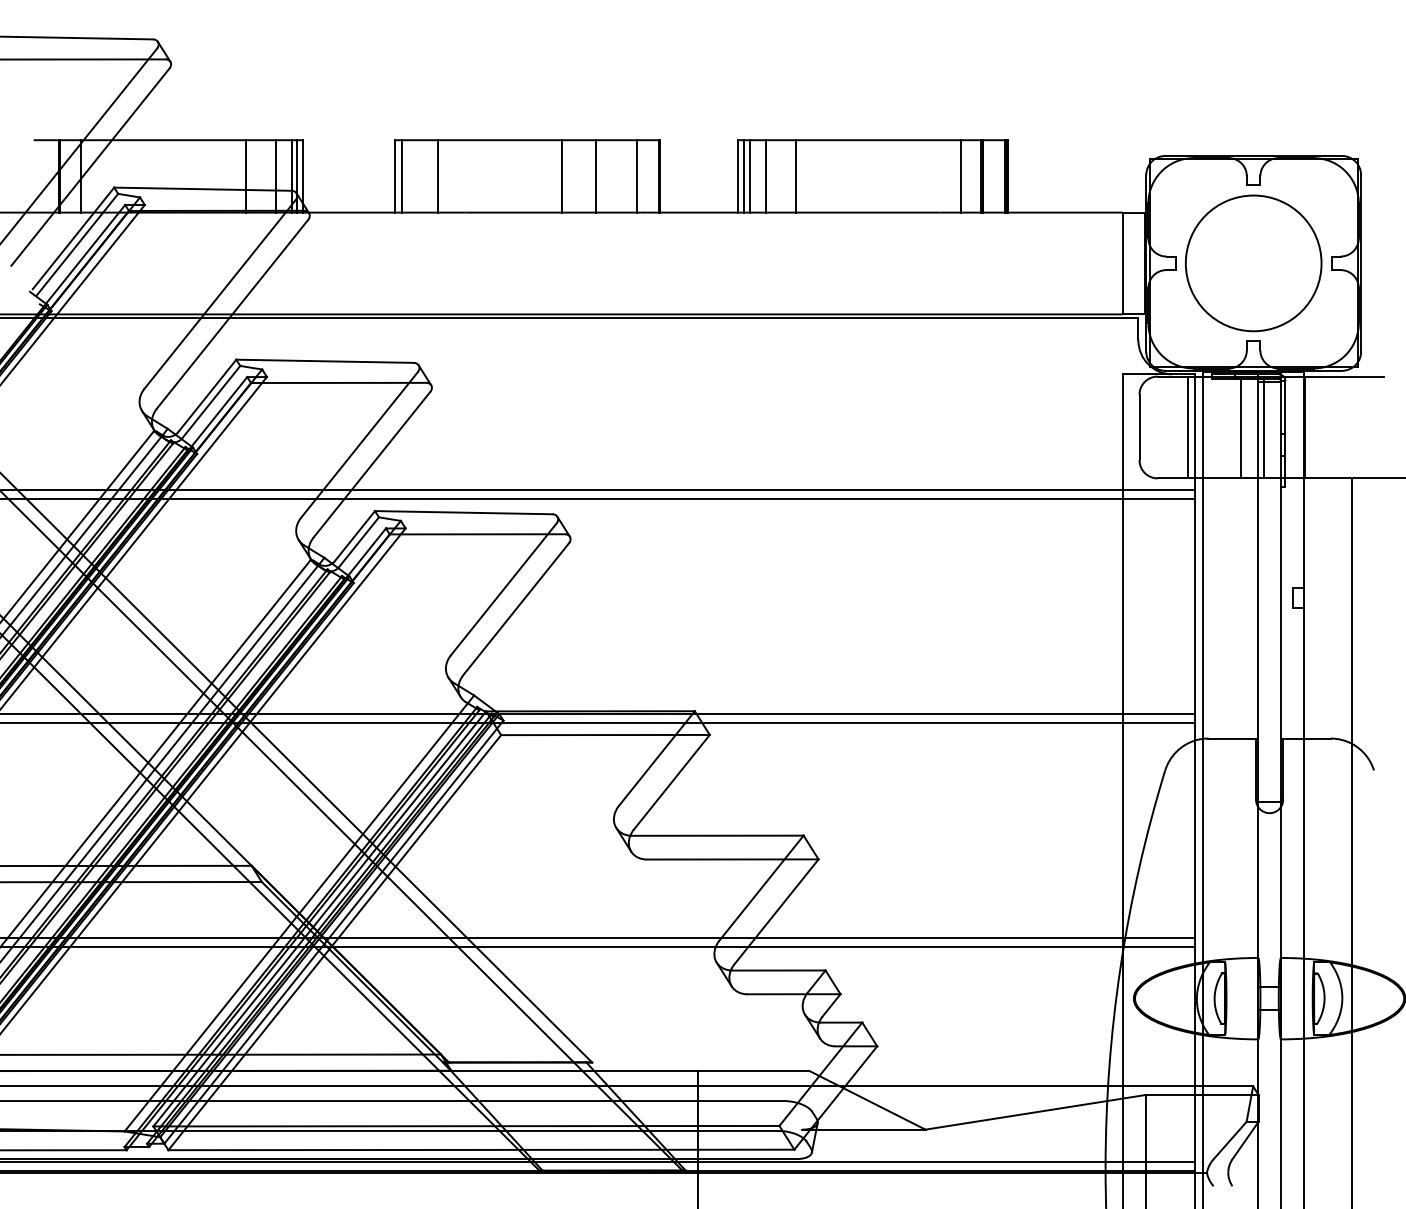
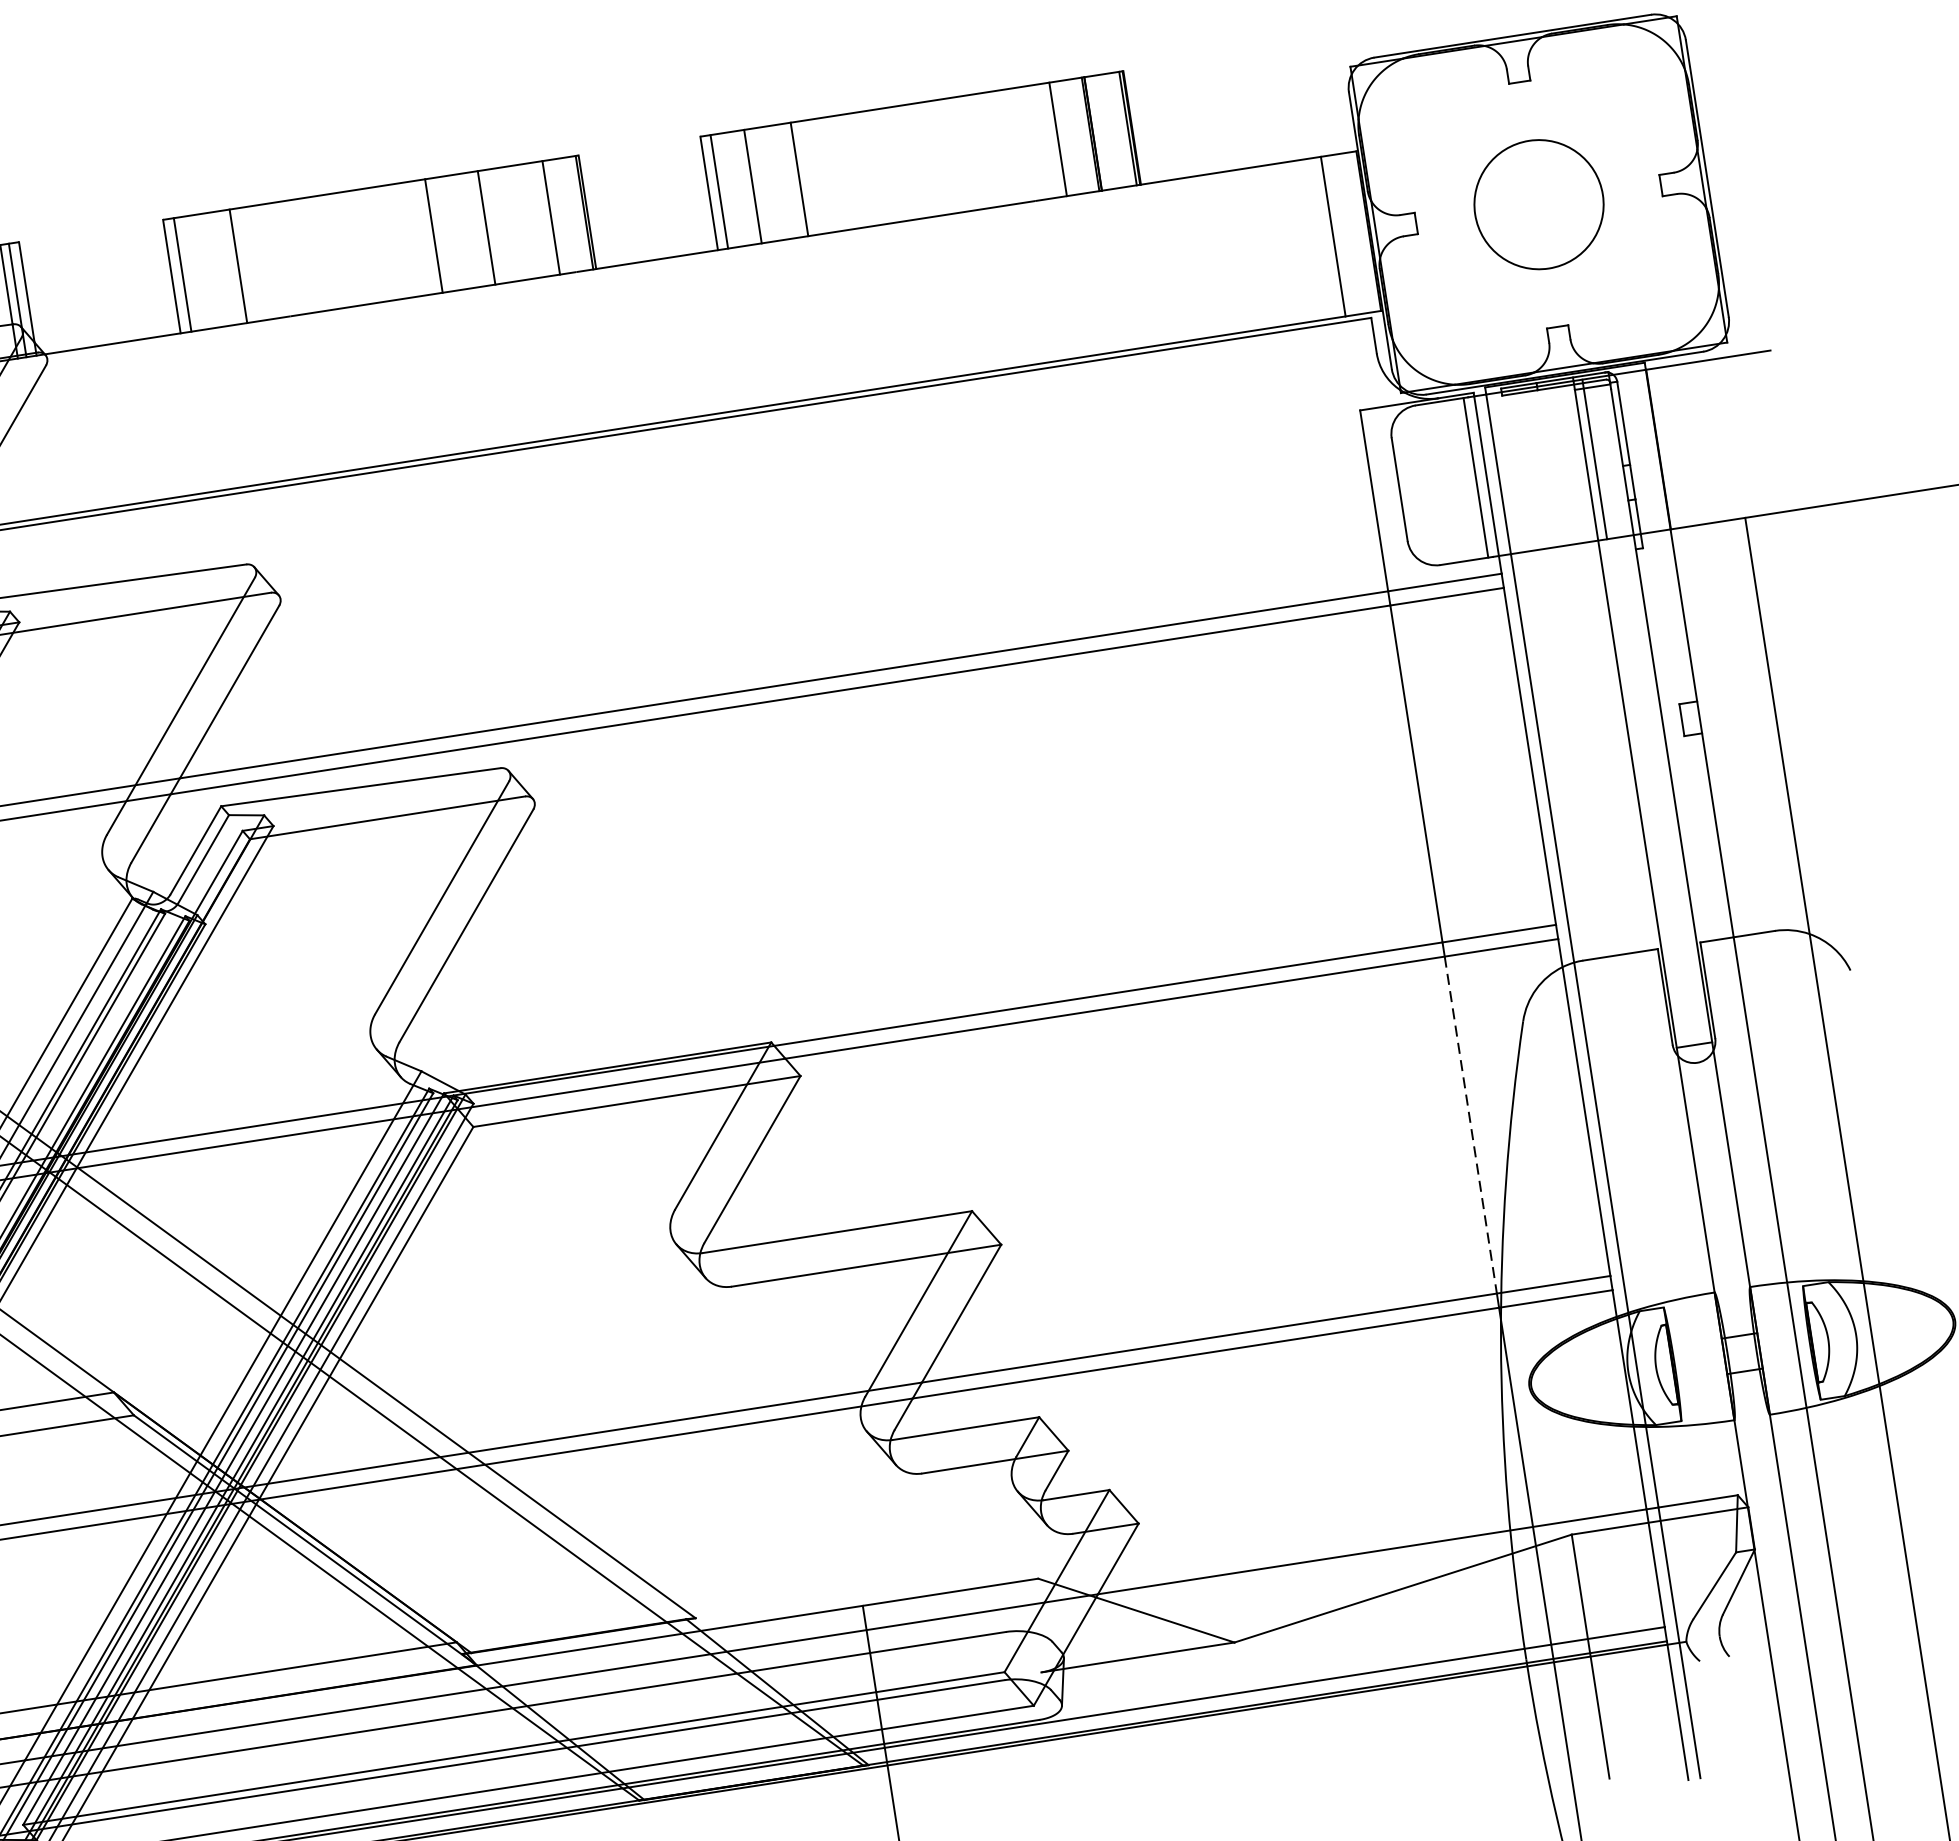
line: (749, 176) -> (727, 190), removed
circle: (1253, 263) -> (1538, 204), size x0.6
line: (1241, 427) -> (1559, 464), removed
line: (1122, 830) -> (1470, 1125), solid -> dashed

